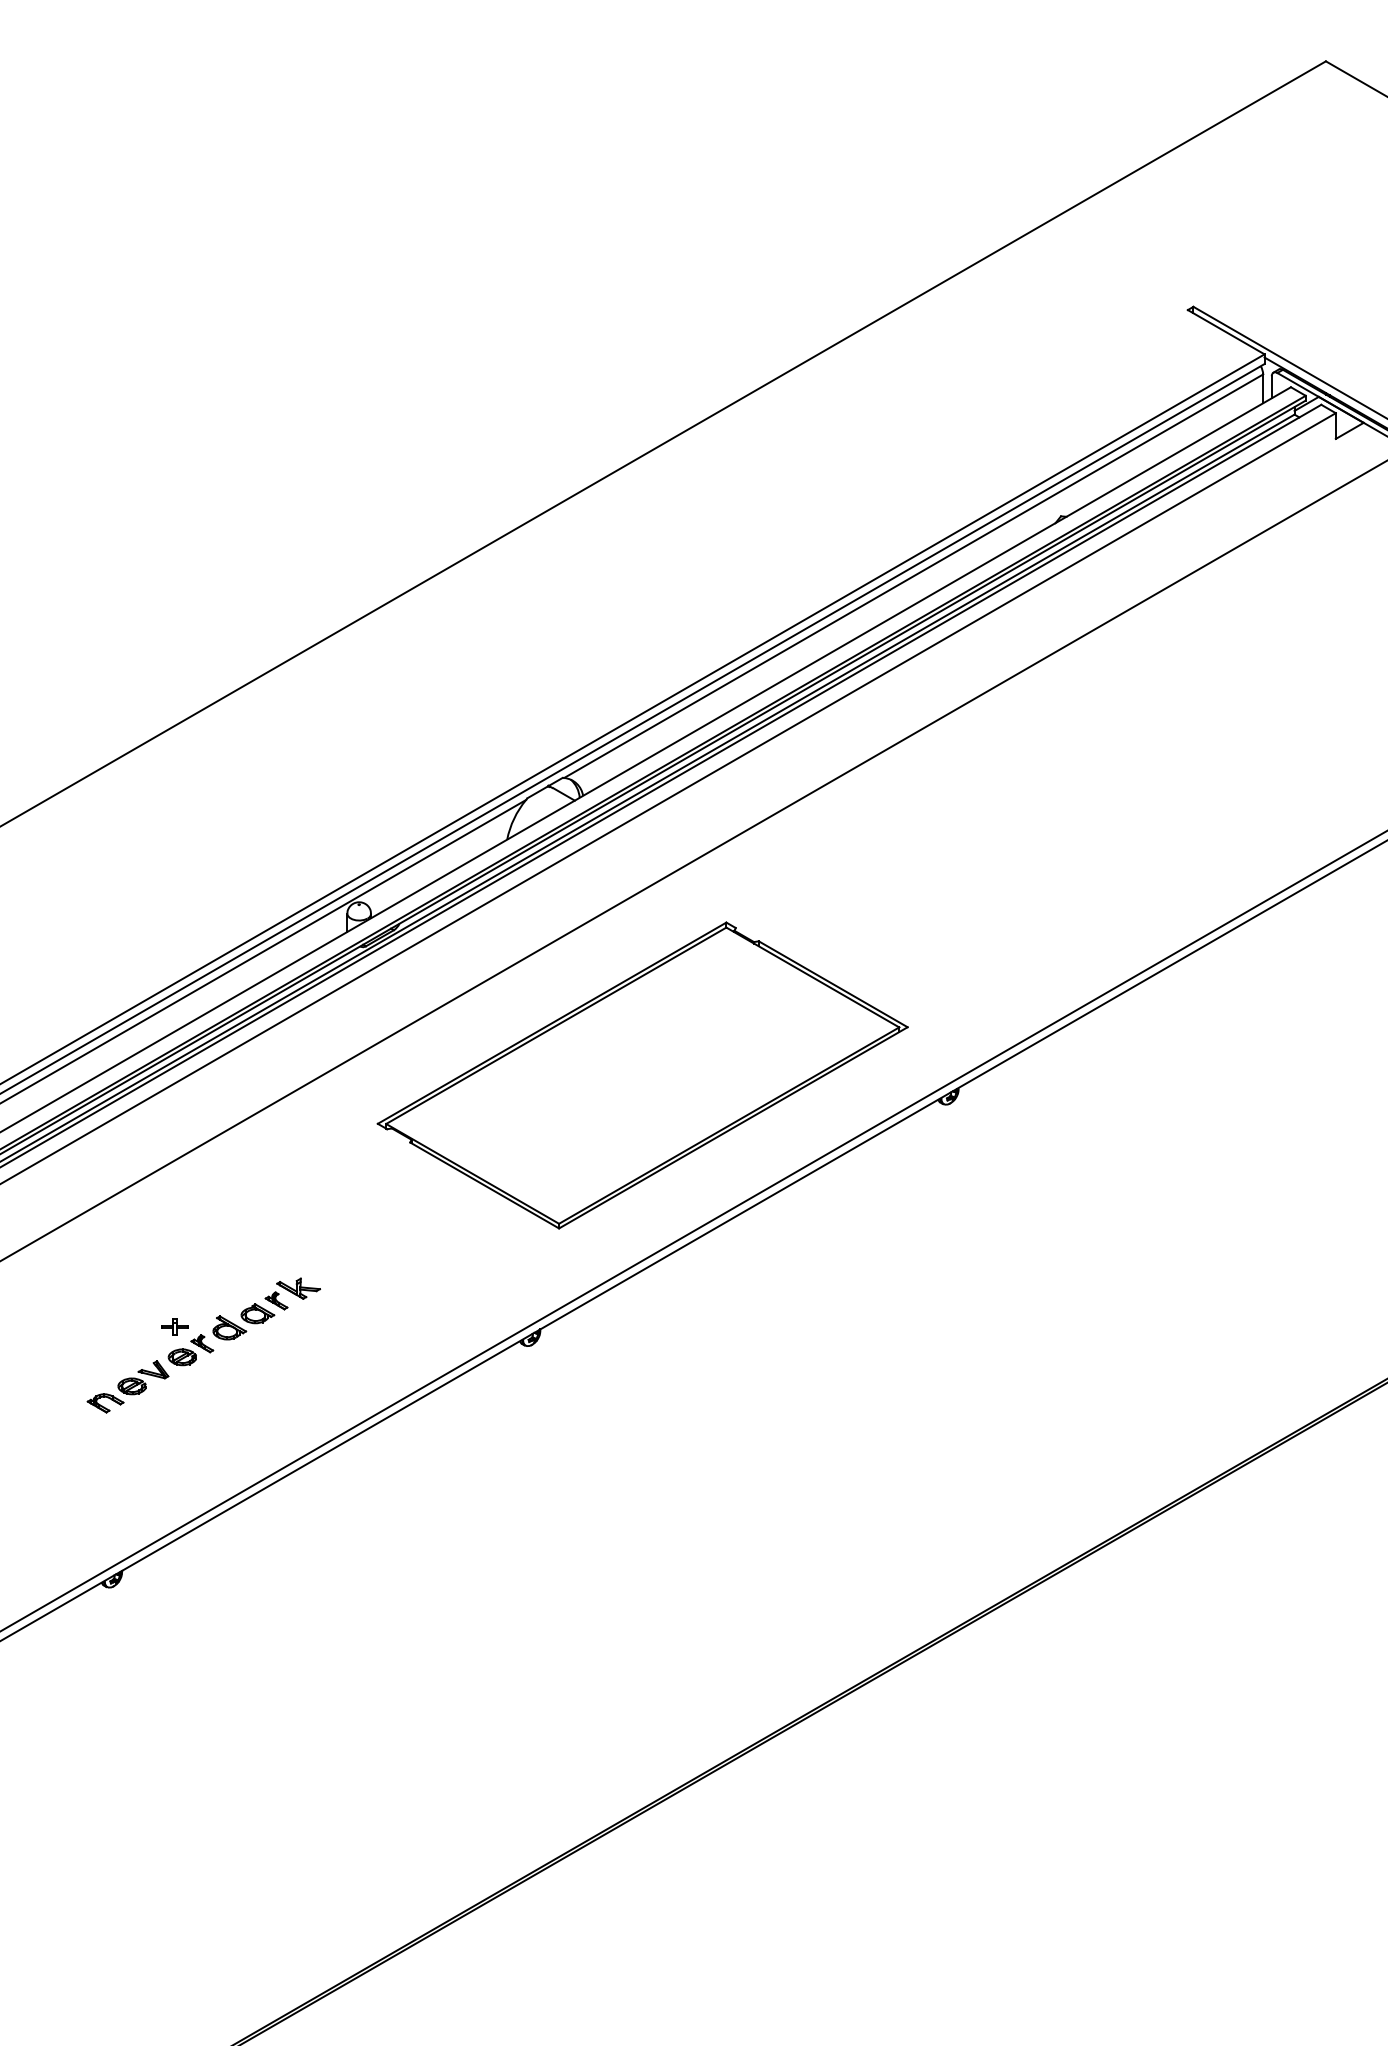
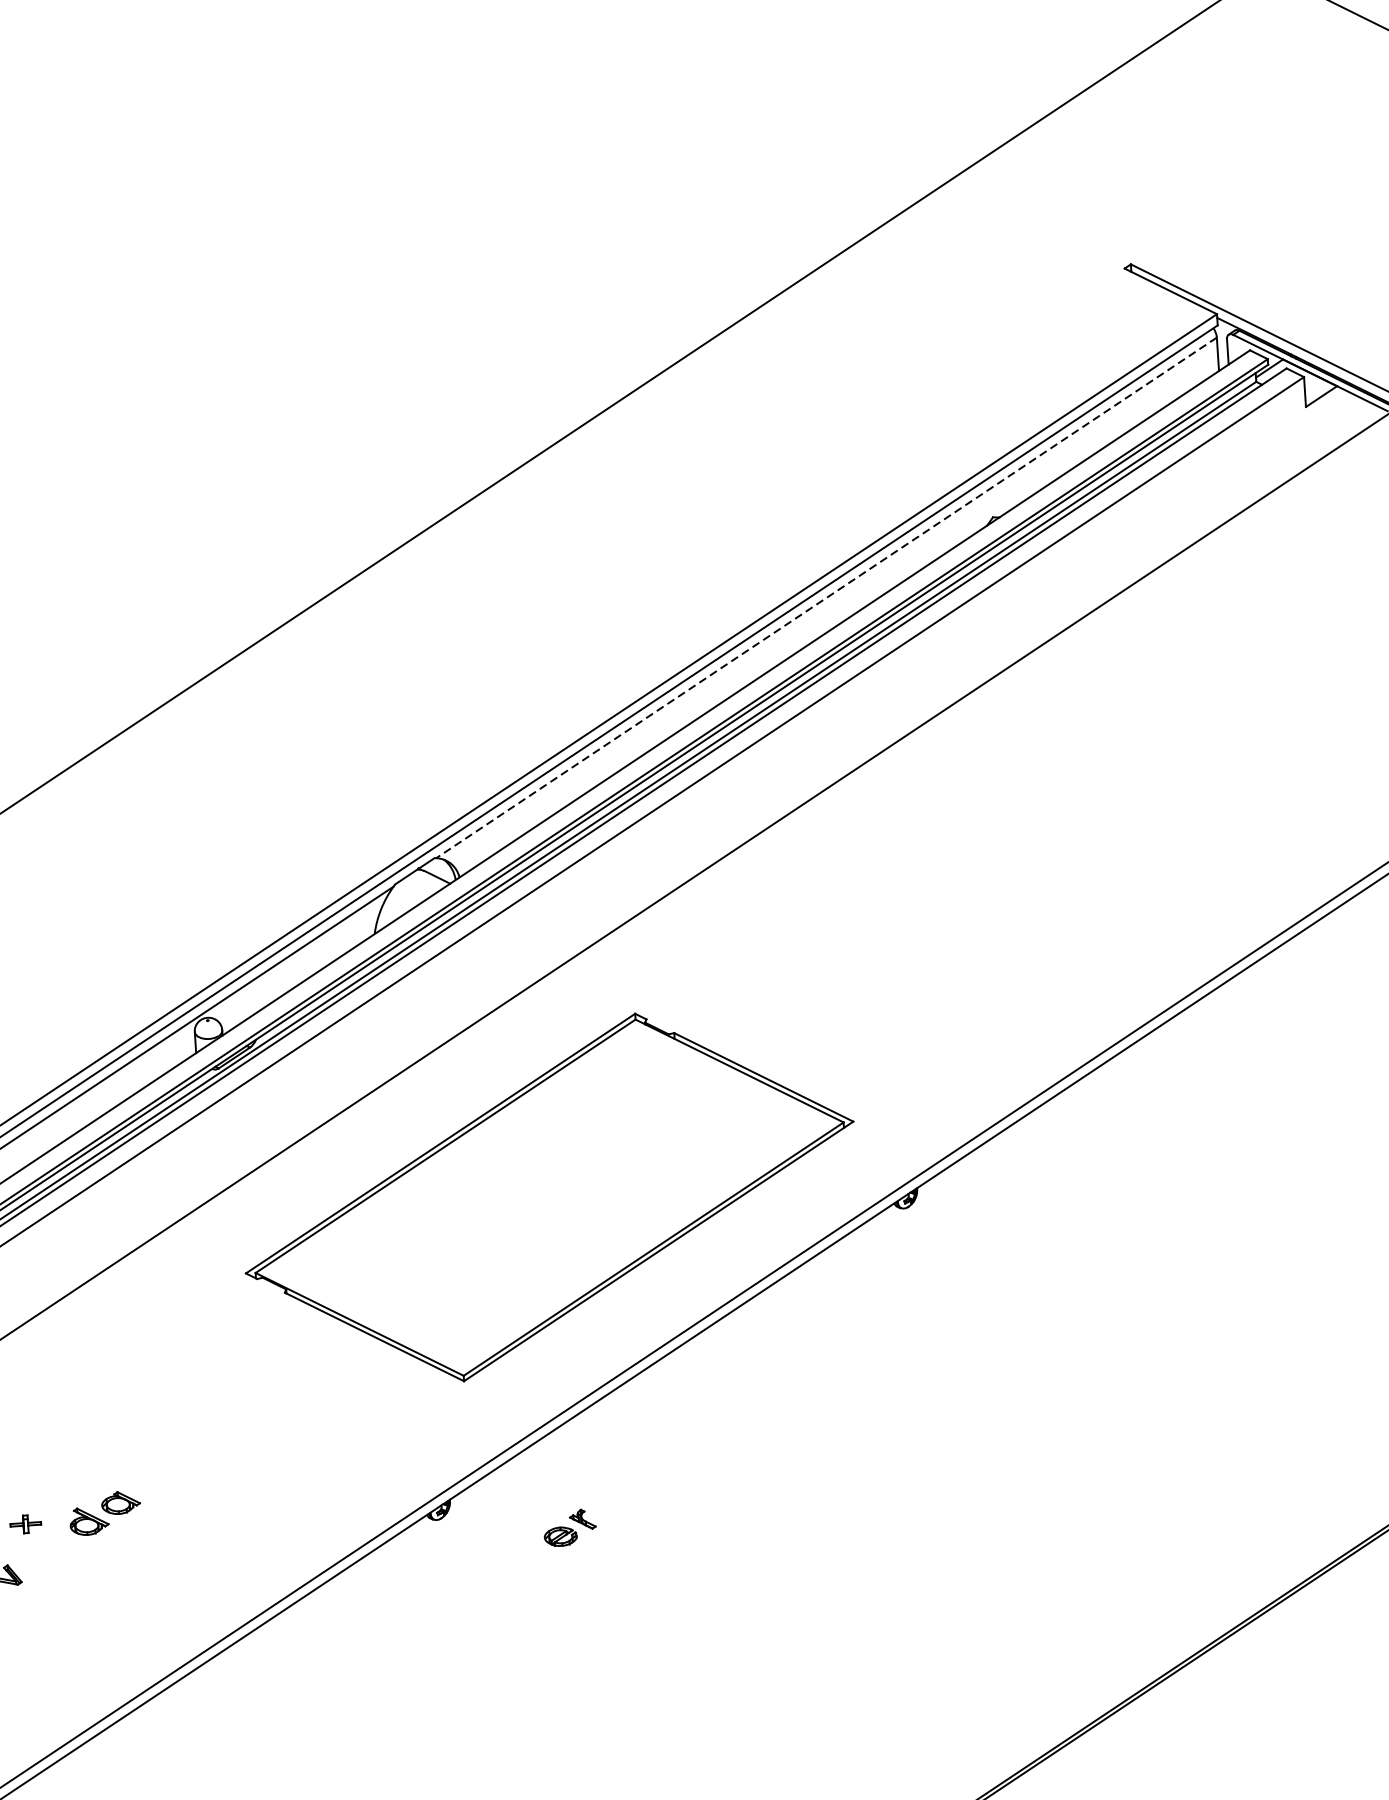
line: (913, 576) -> (826, 598), solid -> dashed
part: (292, 1293) -> (159, 1476), removed
part: (190, 1350) -> (569, 1528), moved

